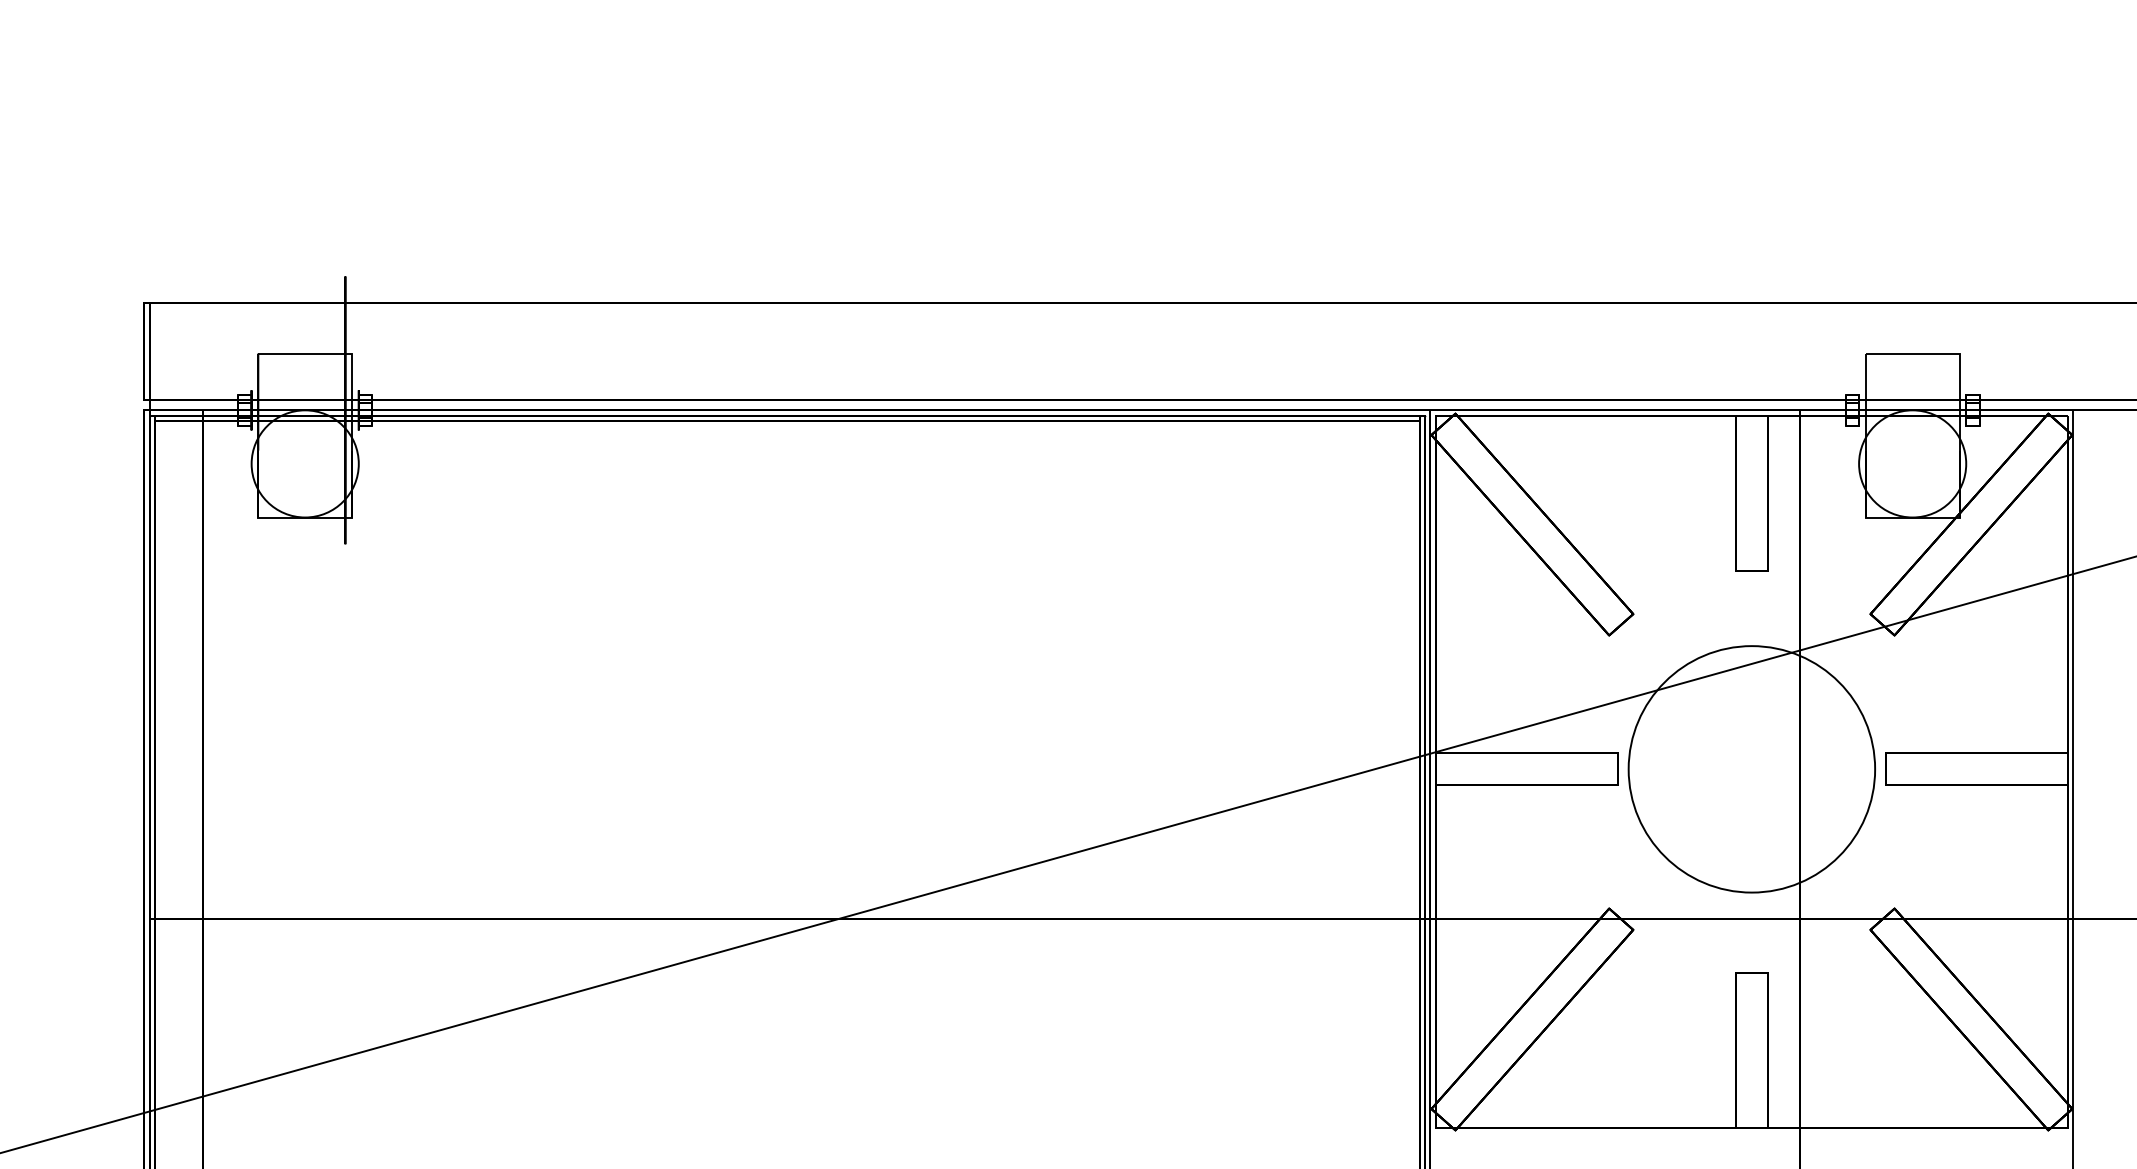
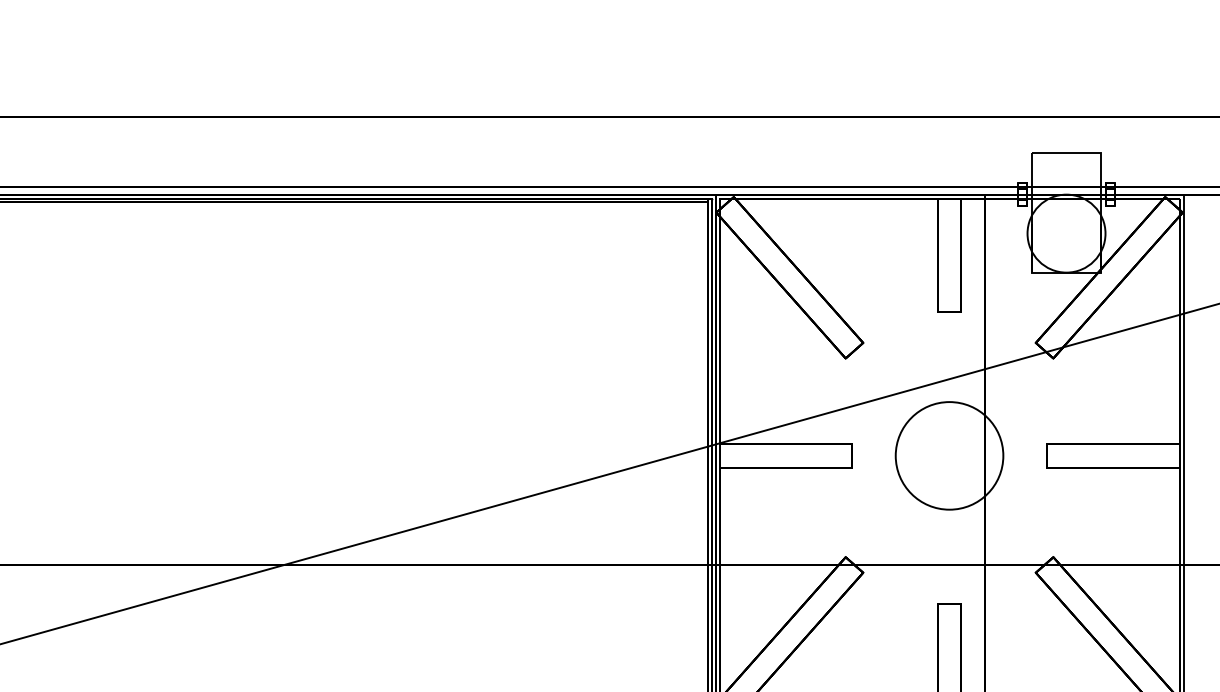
circle: (1751, 769) -> (949, 455), size x0.6

